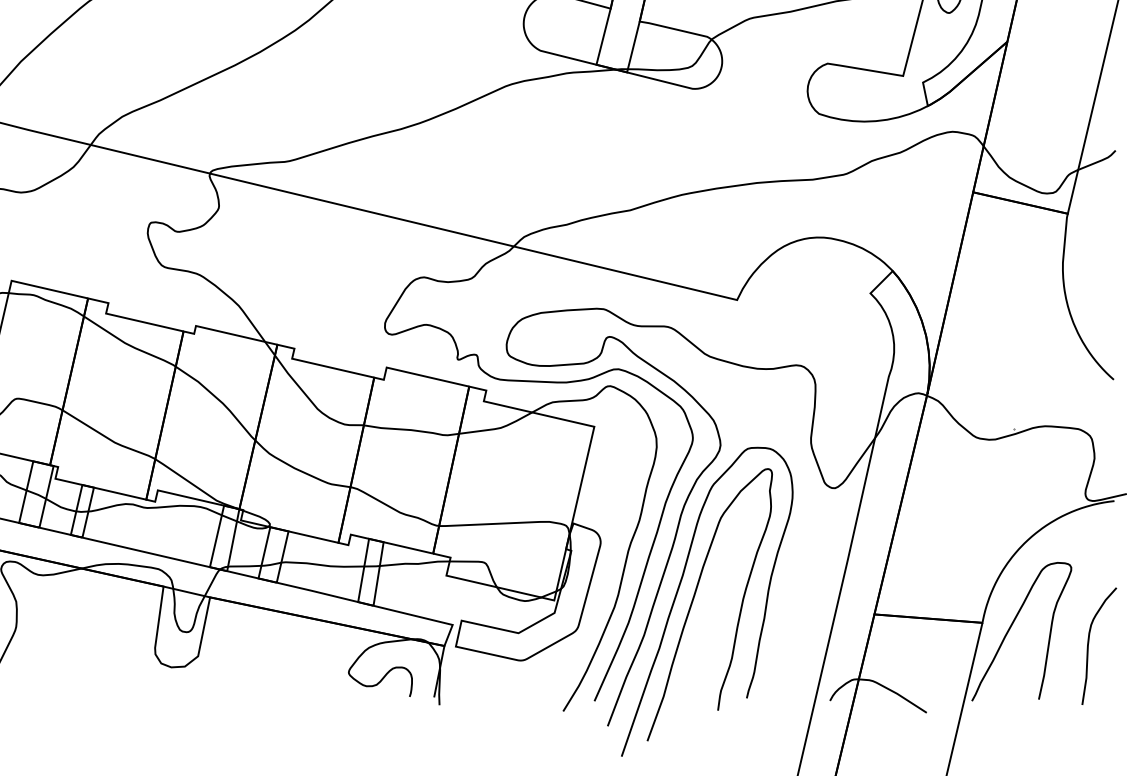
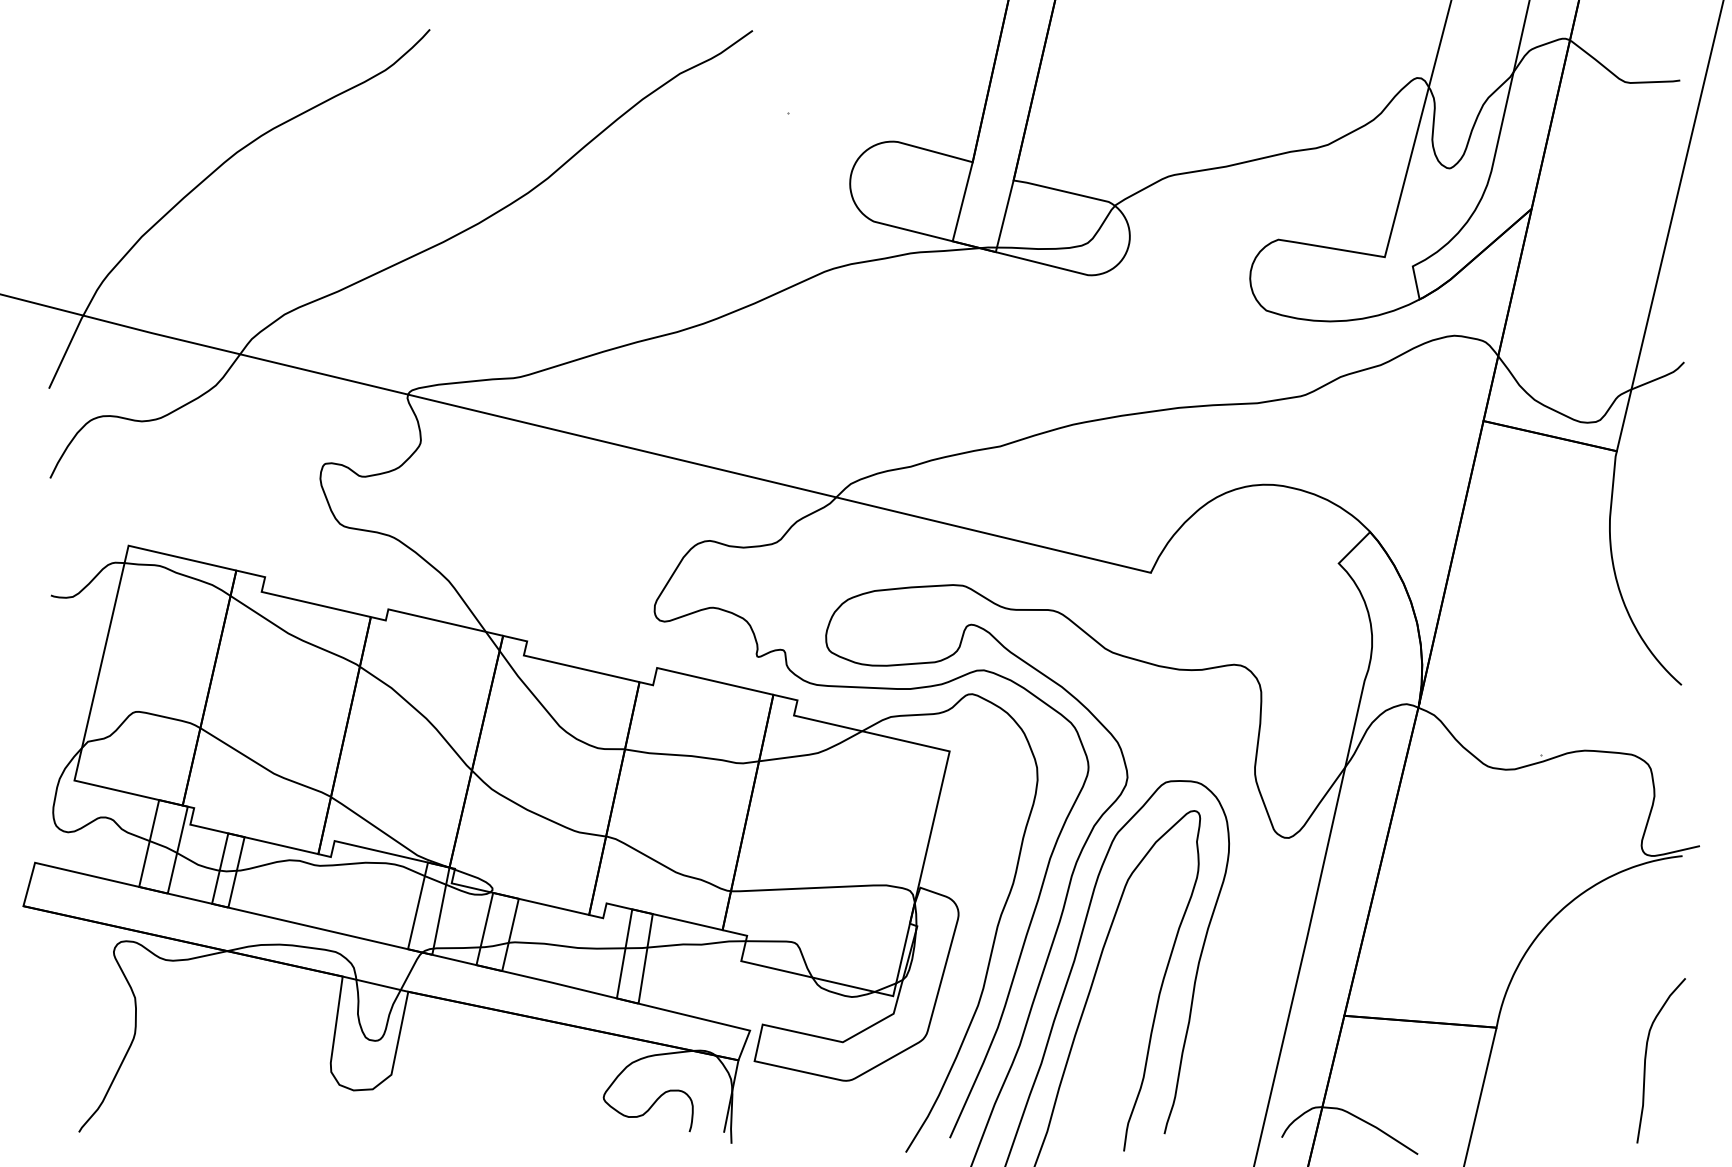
curve: (1011, 626) -> (1537, 1033), removed

